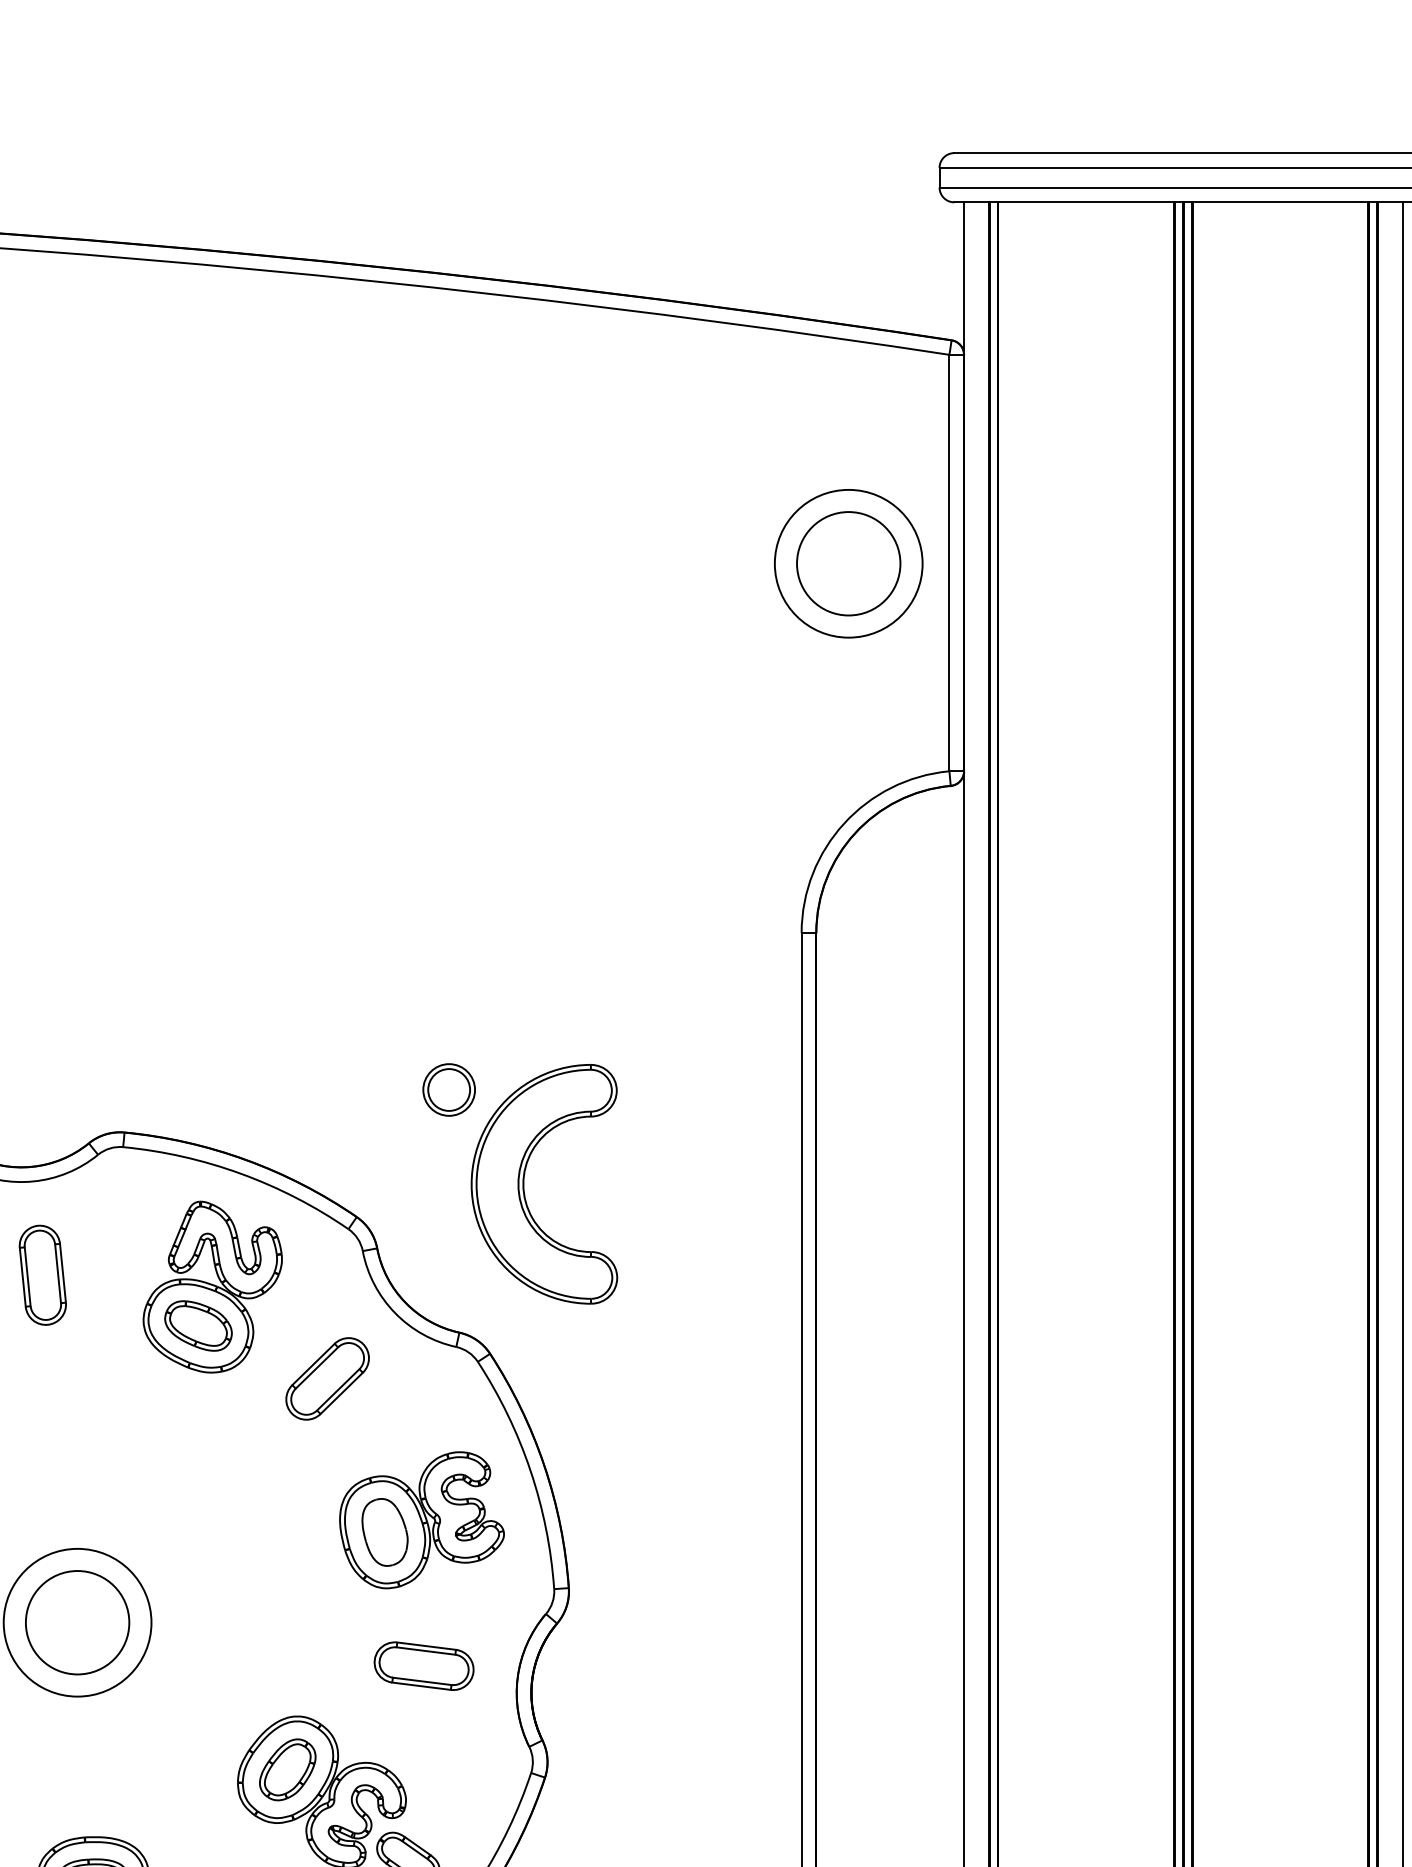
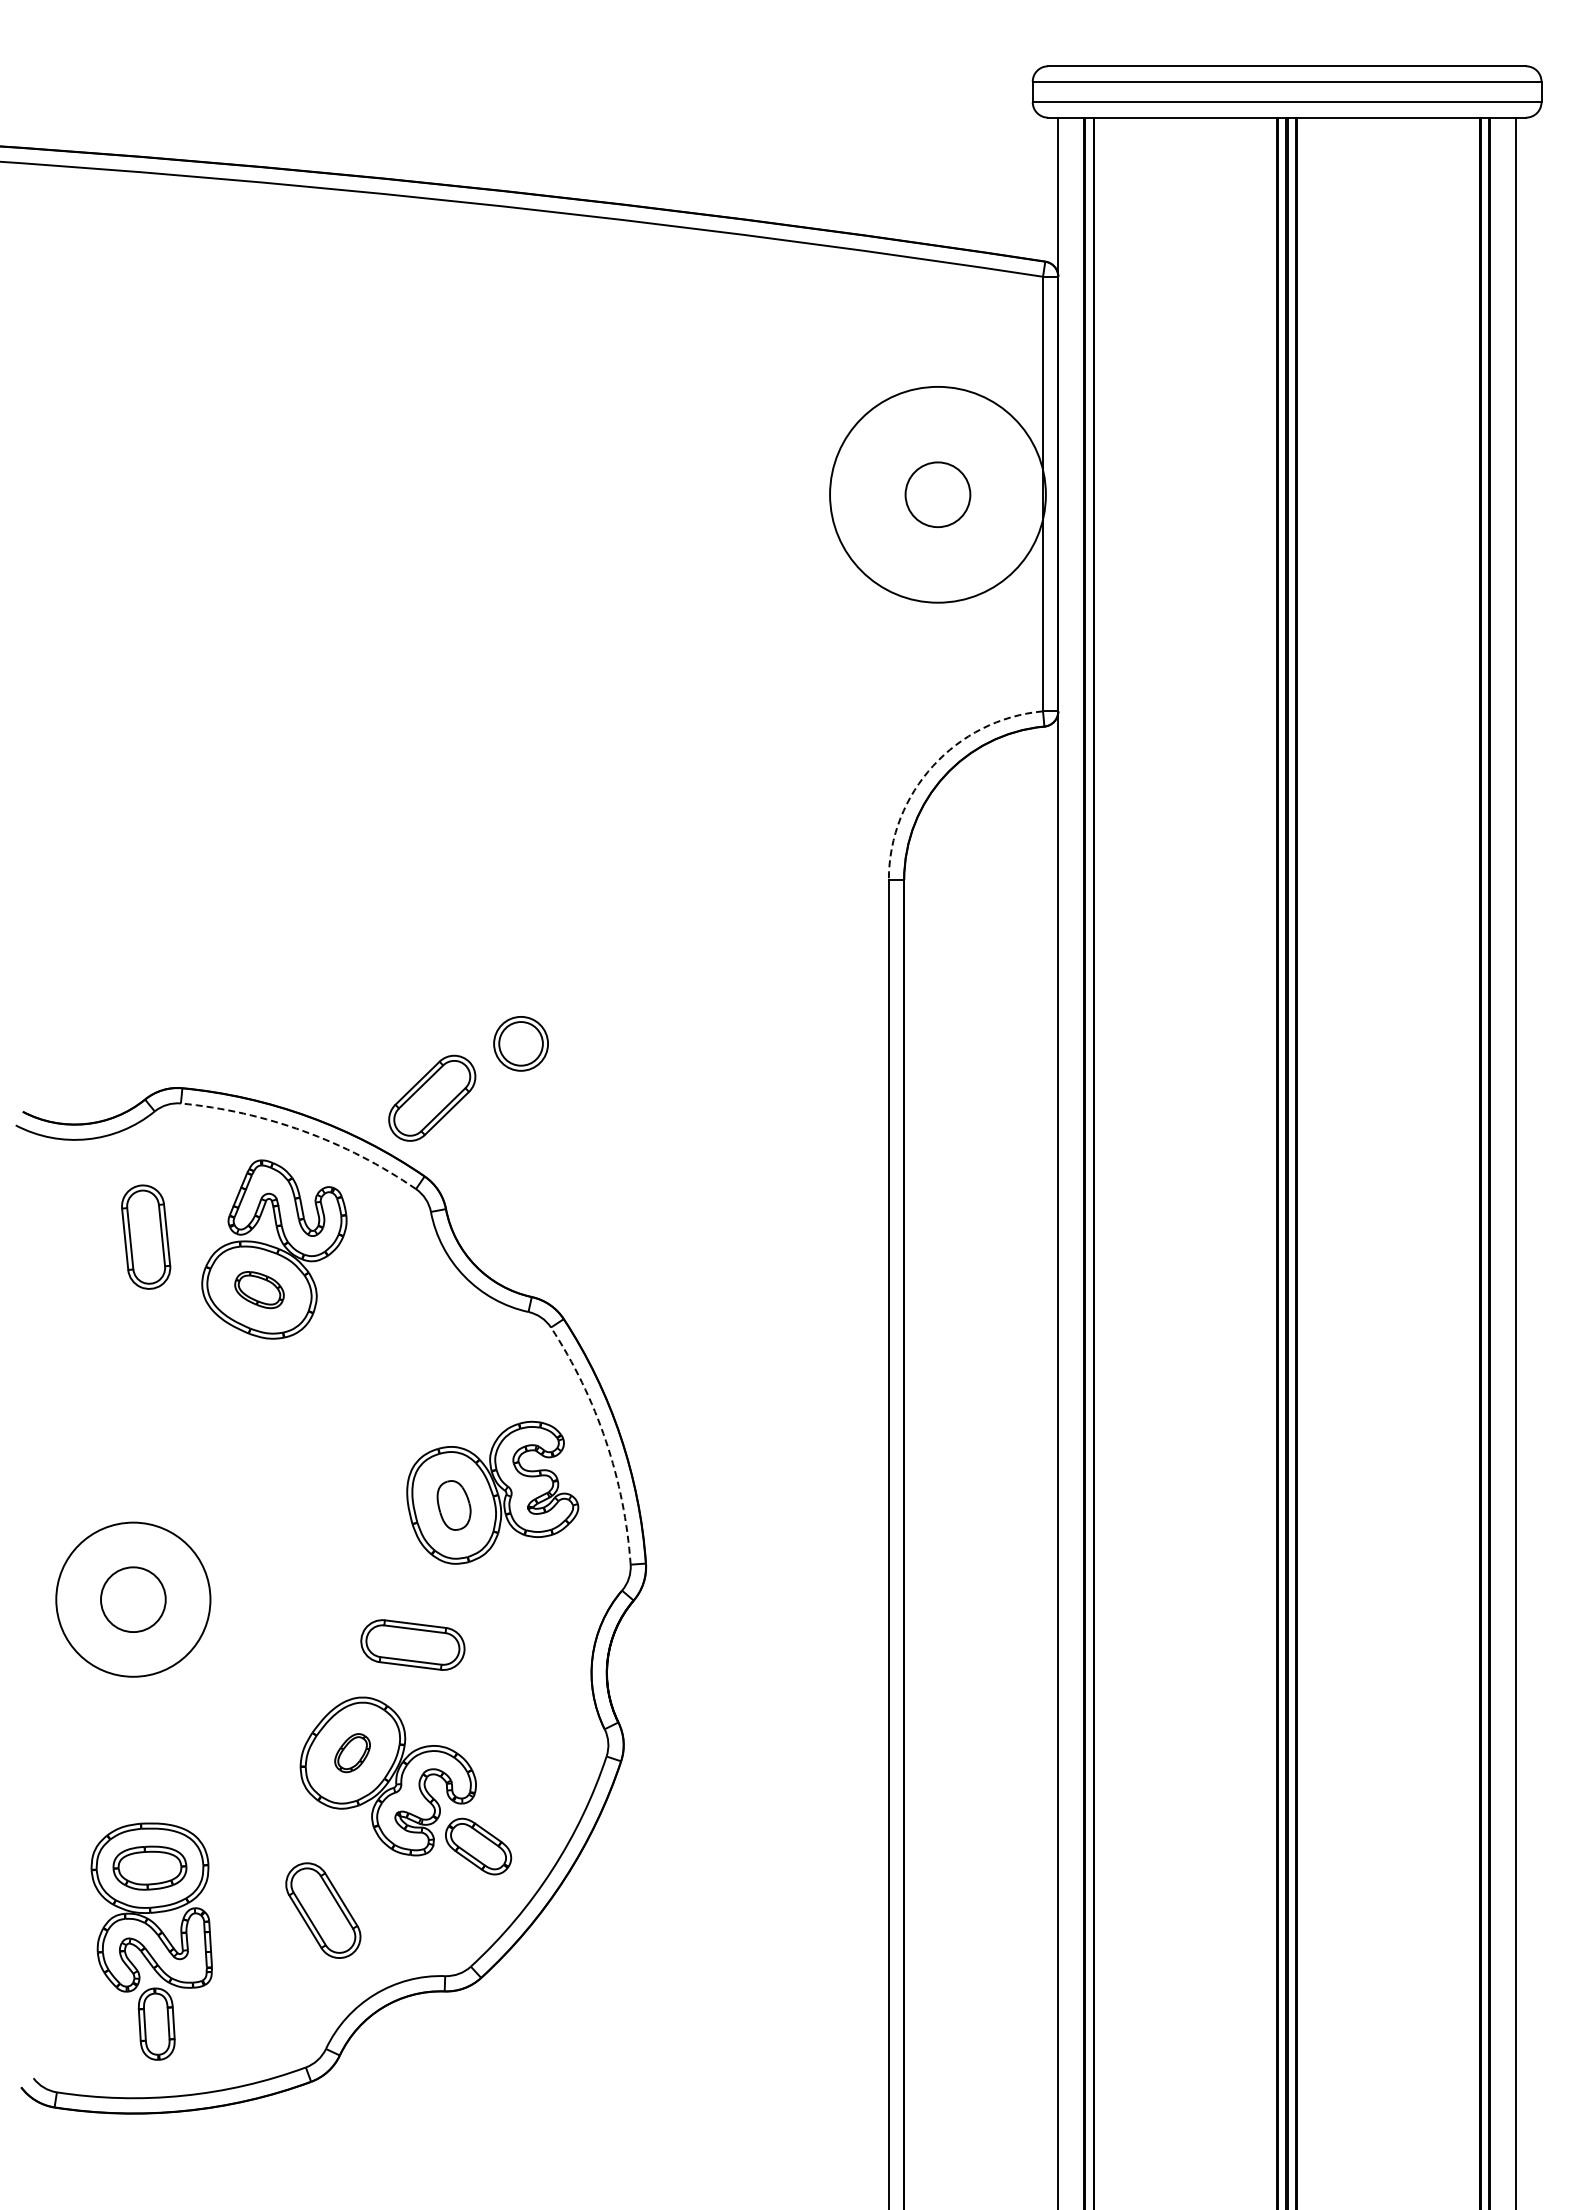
circle: (848, 563) -> (937, 494), size x0.6
circle: (848, 563) -> (937, 494), size x1.4
arc: (844, 823) -> (933, 765), solid -> dashed
arc: (240, 1173) -> (303, 1131), solid -> dashed
part: (524, 1183) -> (599, 1141), removed
part: (43, 1274) -> (146, 1236), moved
part: (198, 1325) -> (259, 1289), size x0.7
part: (327, 1378) -> (432, 1097), moved
arc: (530, 1471) -> (605, 1441), solid -> dashed
part: (384, 1532) -> (453, 1505), size x0.7
circle: (77, 1622) -> (133, 1599), size x0.6
part: (423, 1665) -> (412, 1644), moved
part: (287, 1769) -> (352, 1752), size x0.6

